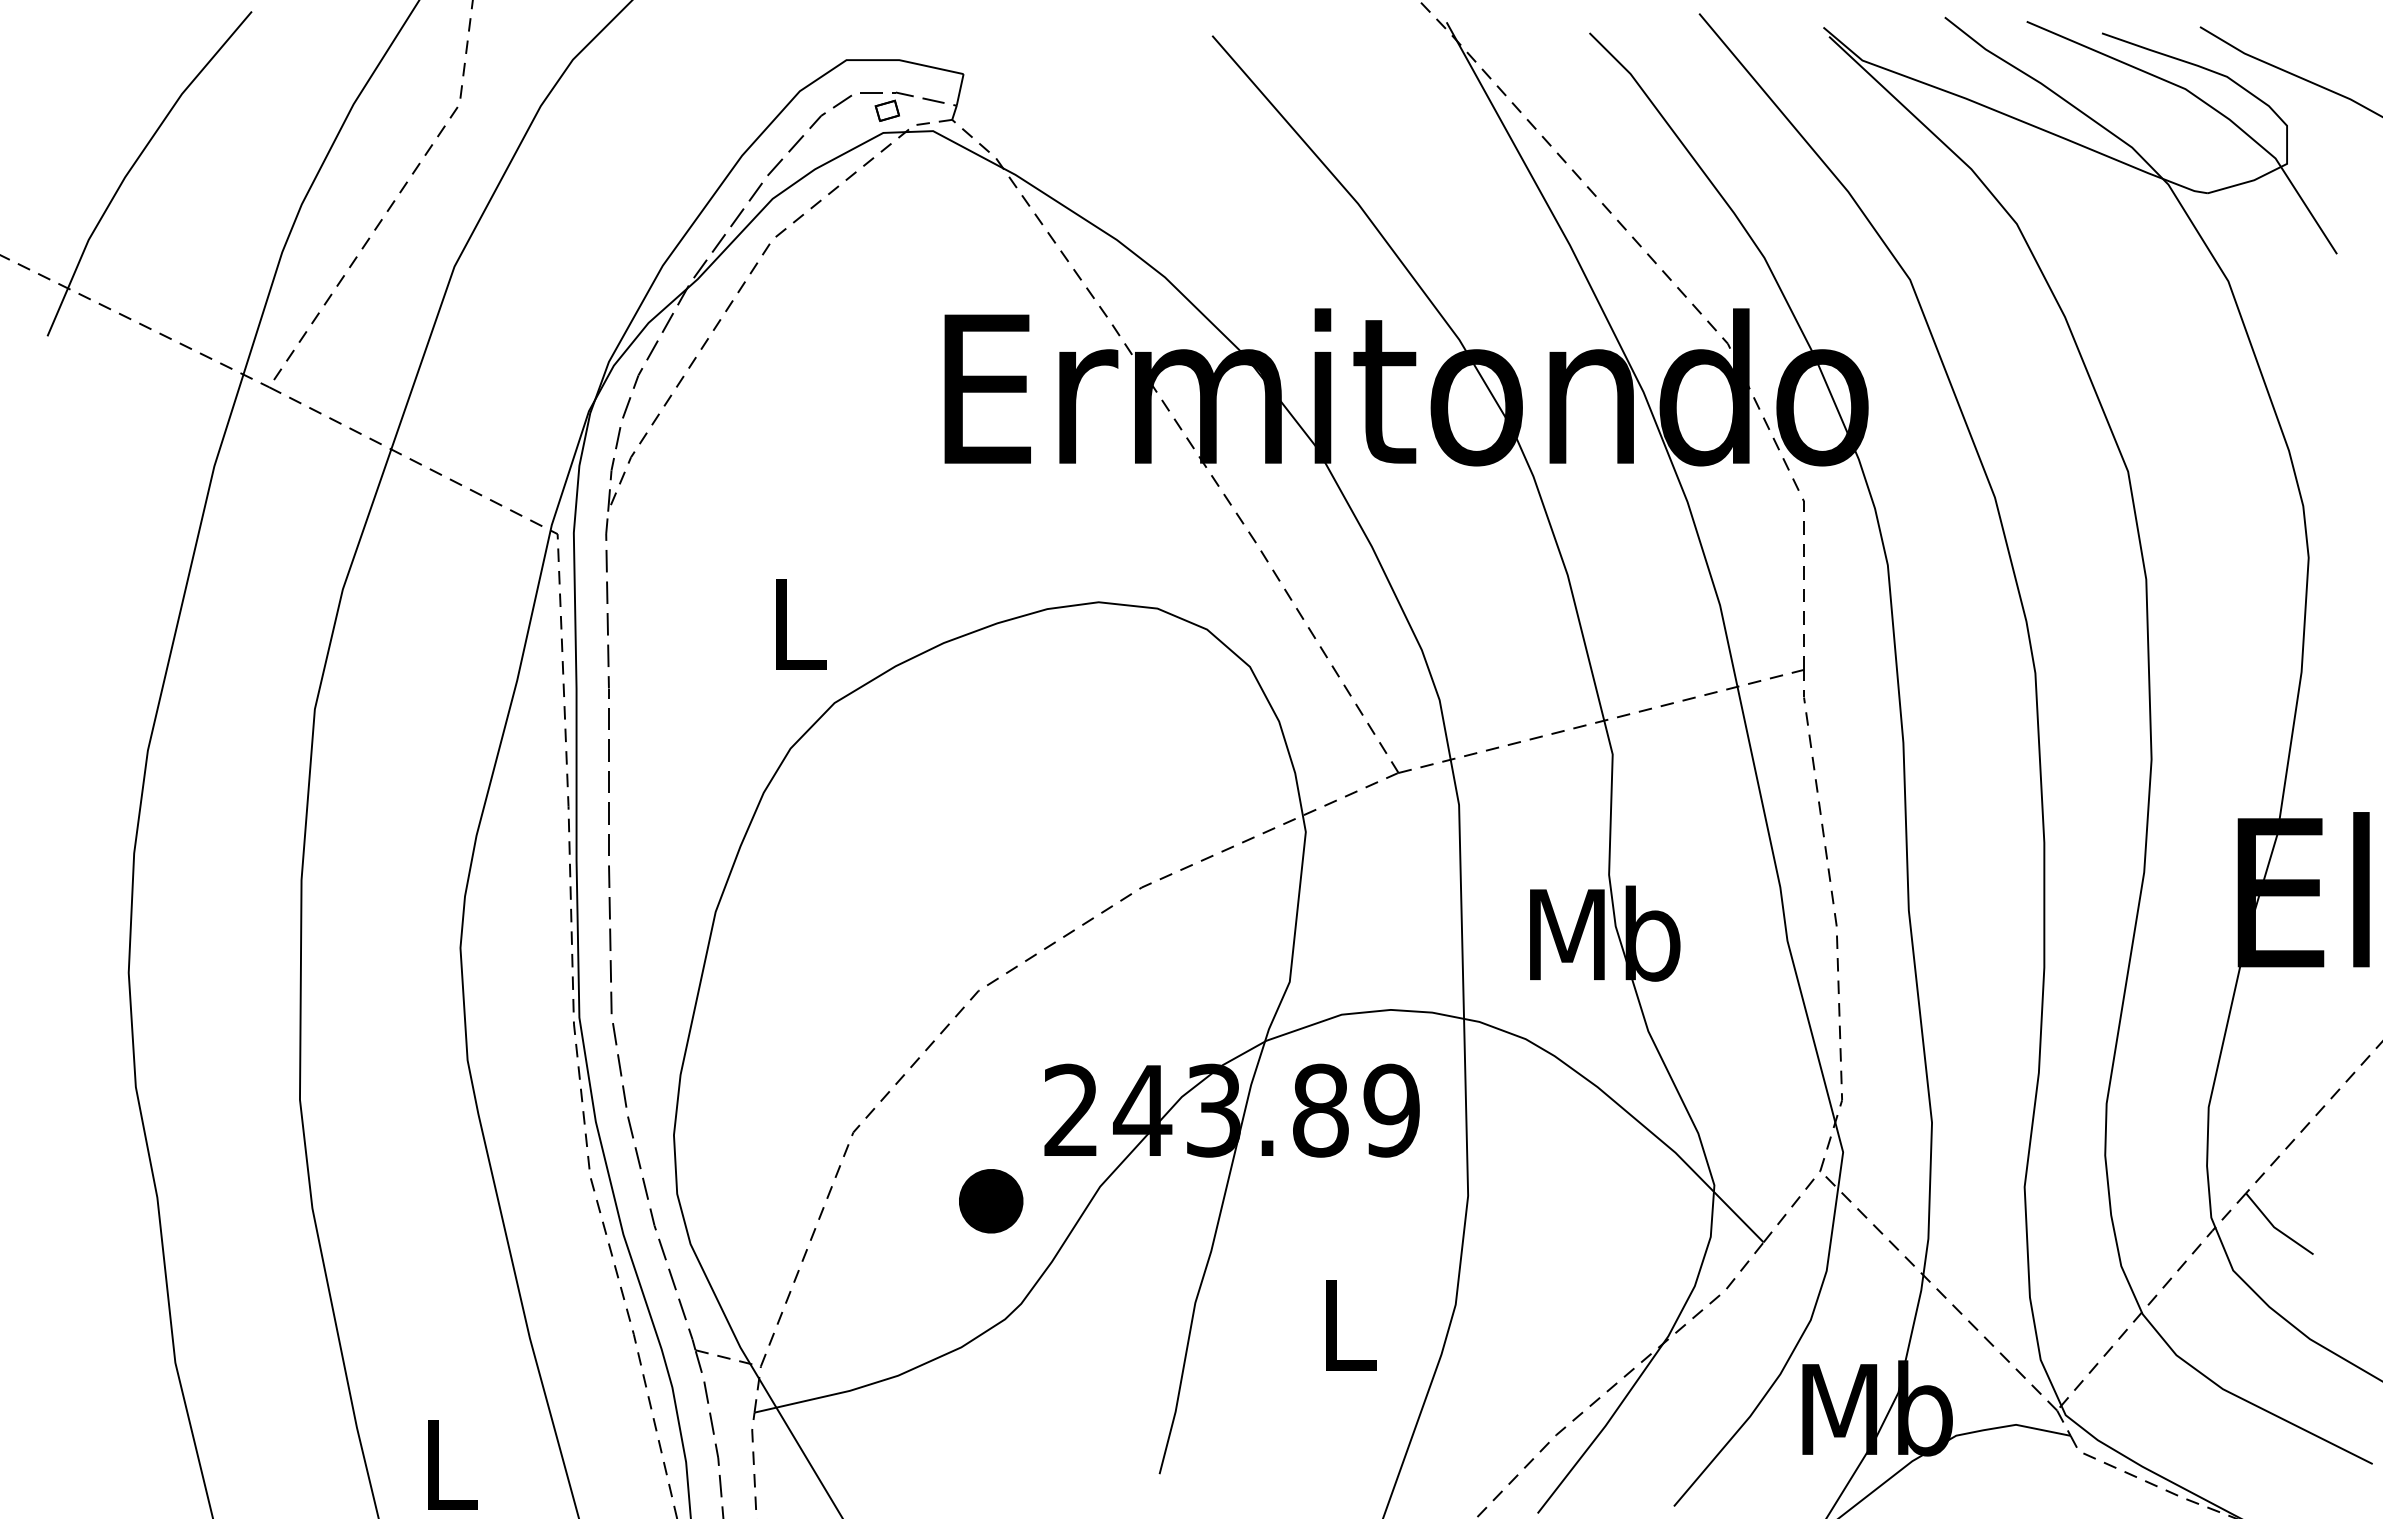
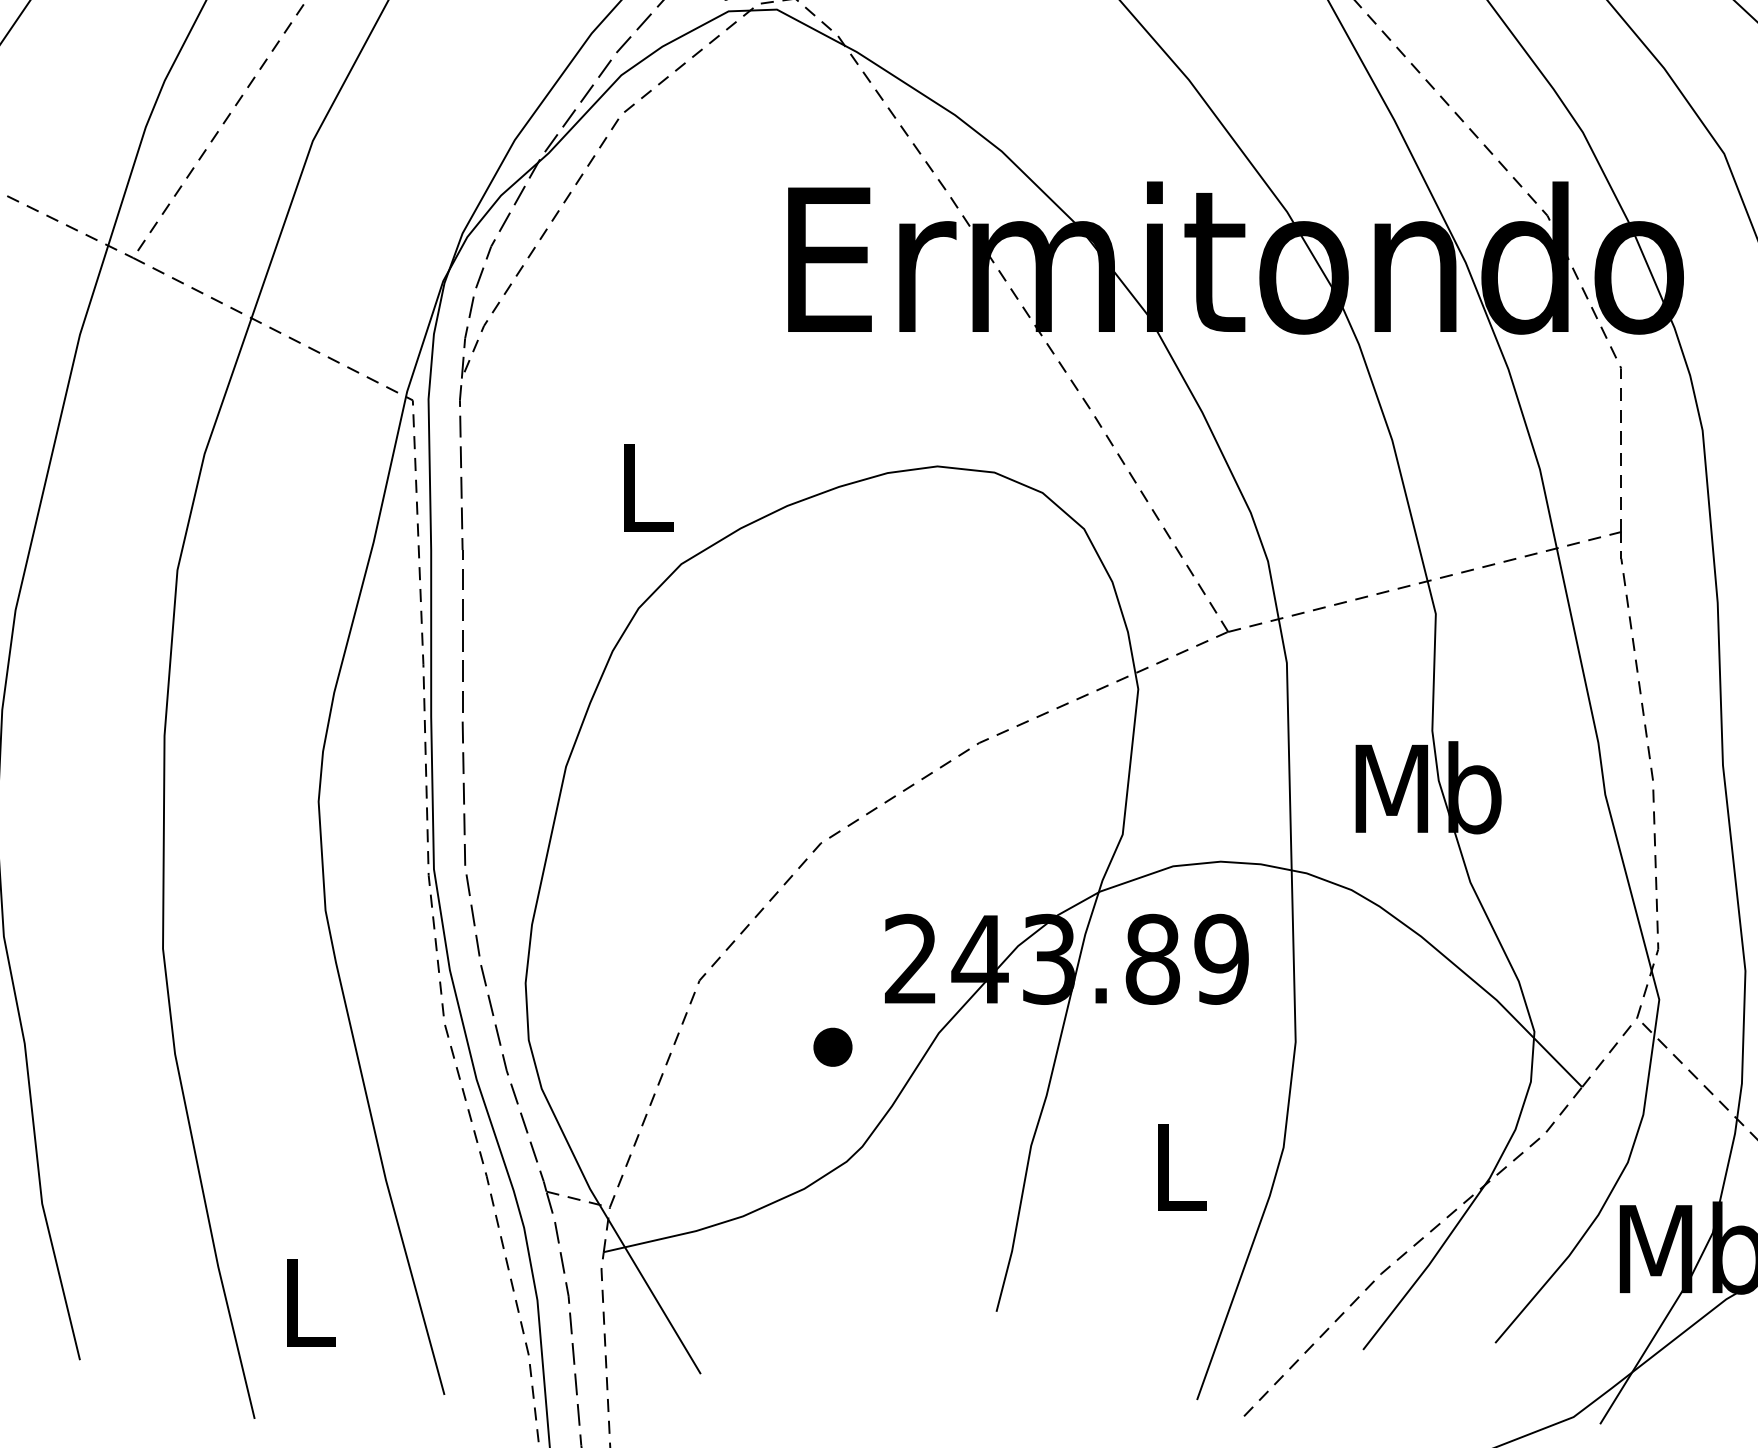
part: (990, 1201) -> (832, 1047), size x0.62

